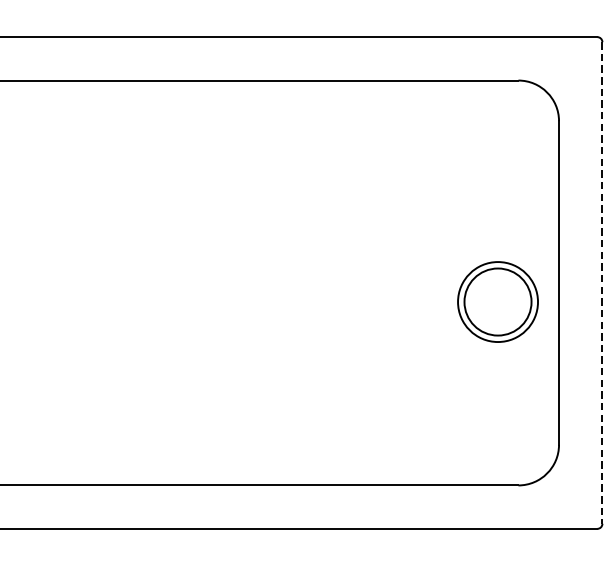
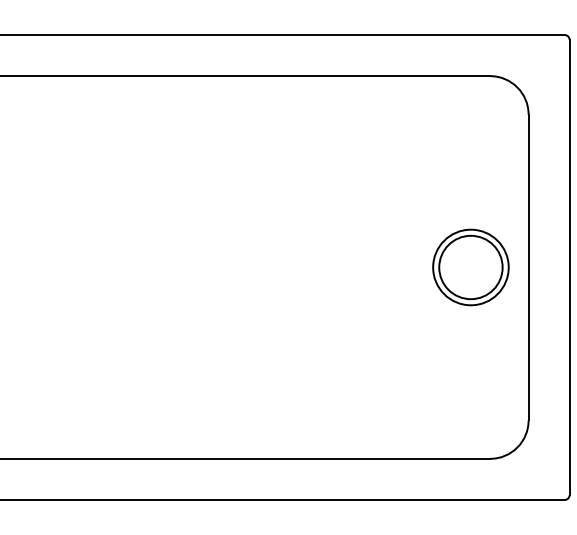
line: (602, 283) -> (569, 267), dashed -> solid
part: (497, 302) -> (470, 267), moved

